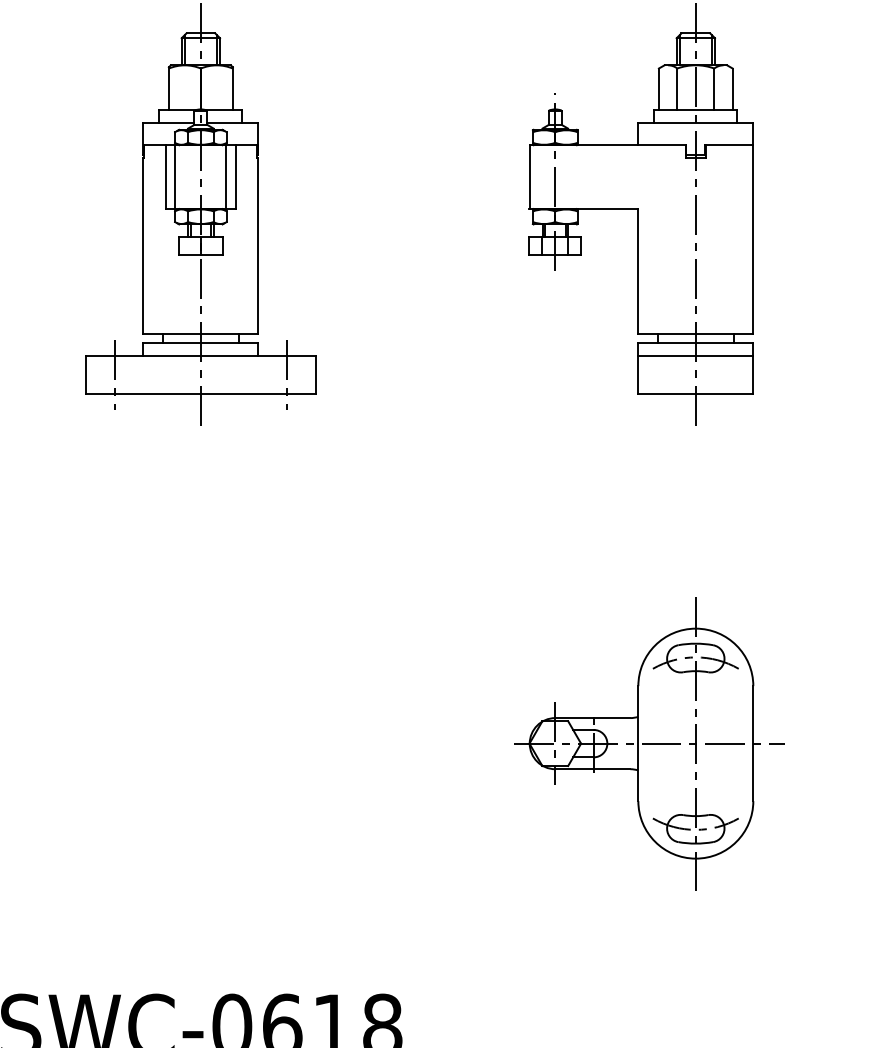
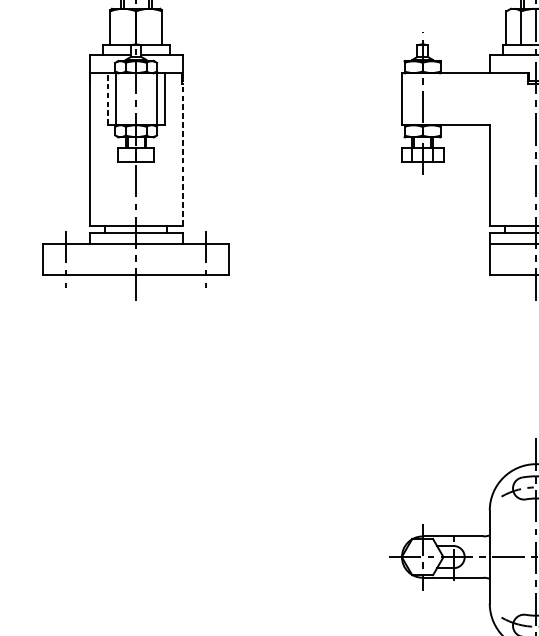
line: (165, 177) -> (107, 99), solid -> dashed
line: (258, 245) -> (182, 154), solid -> dashed

